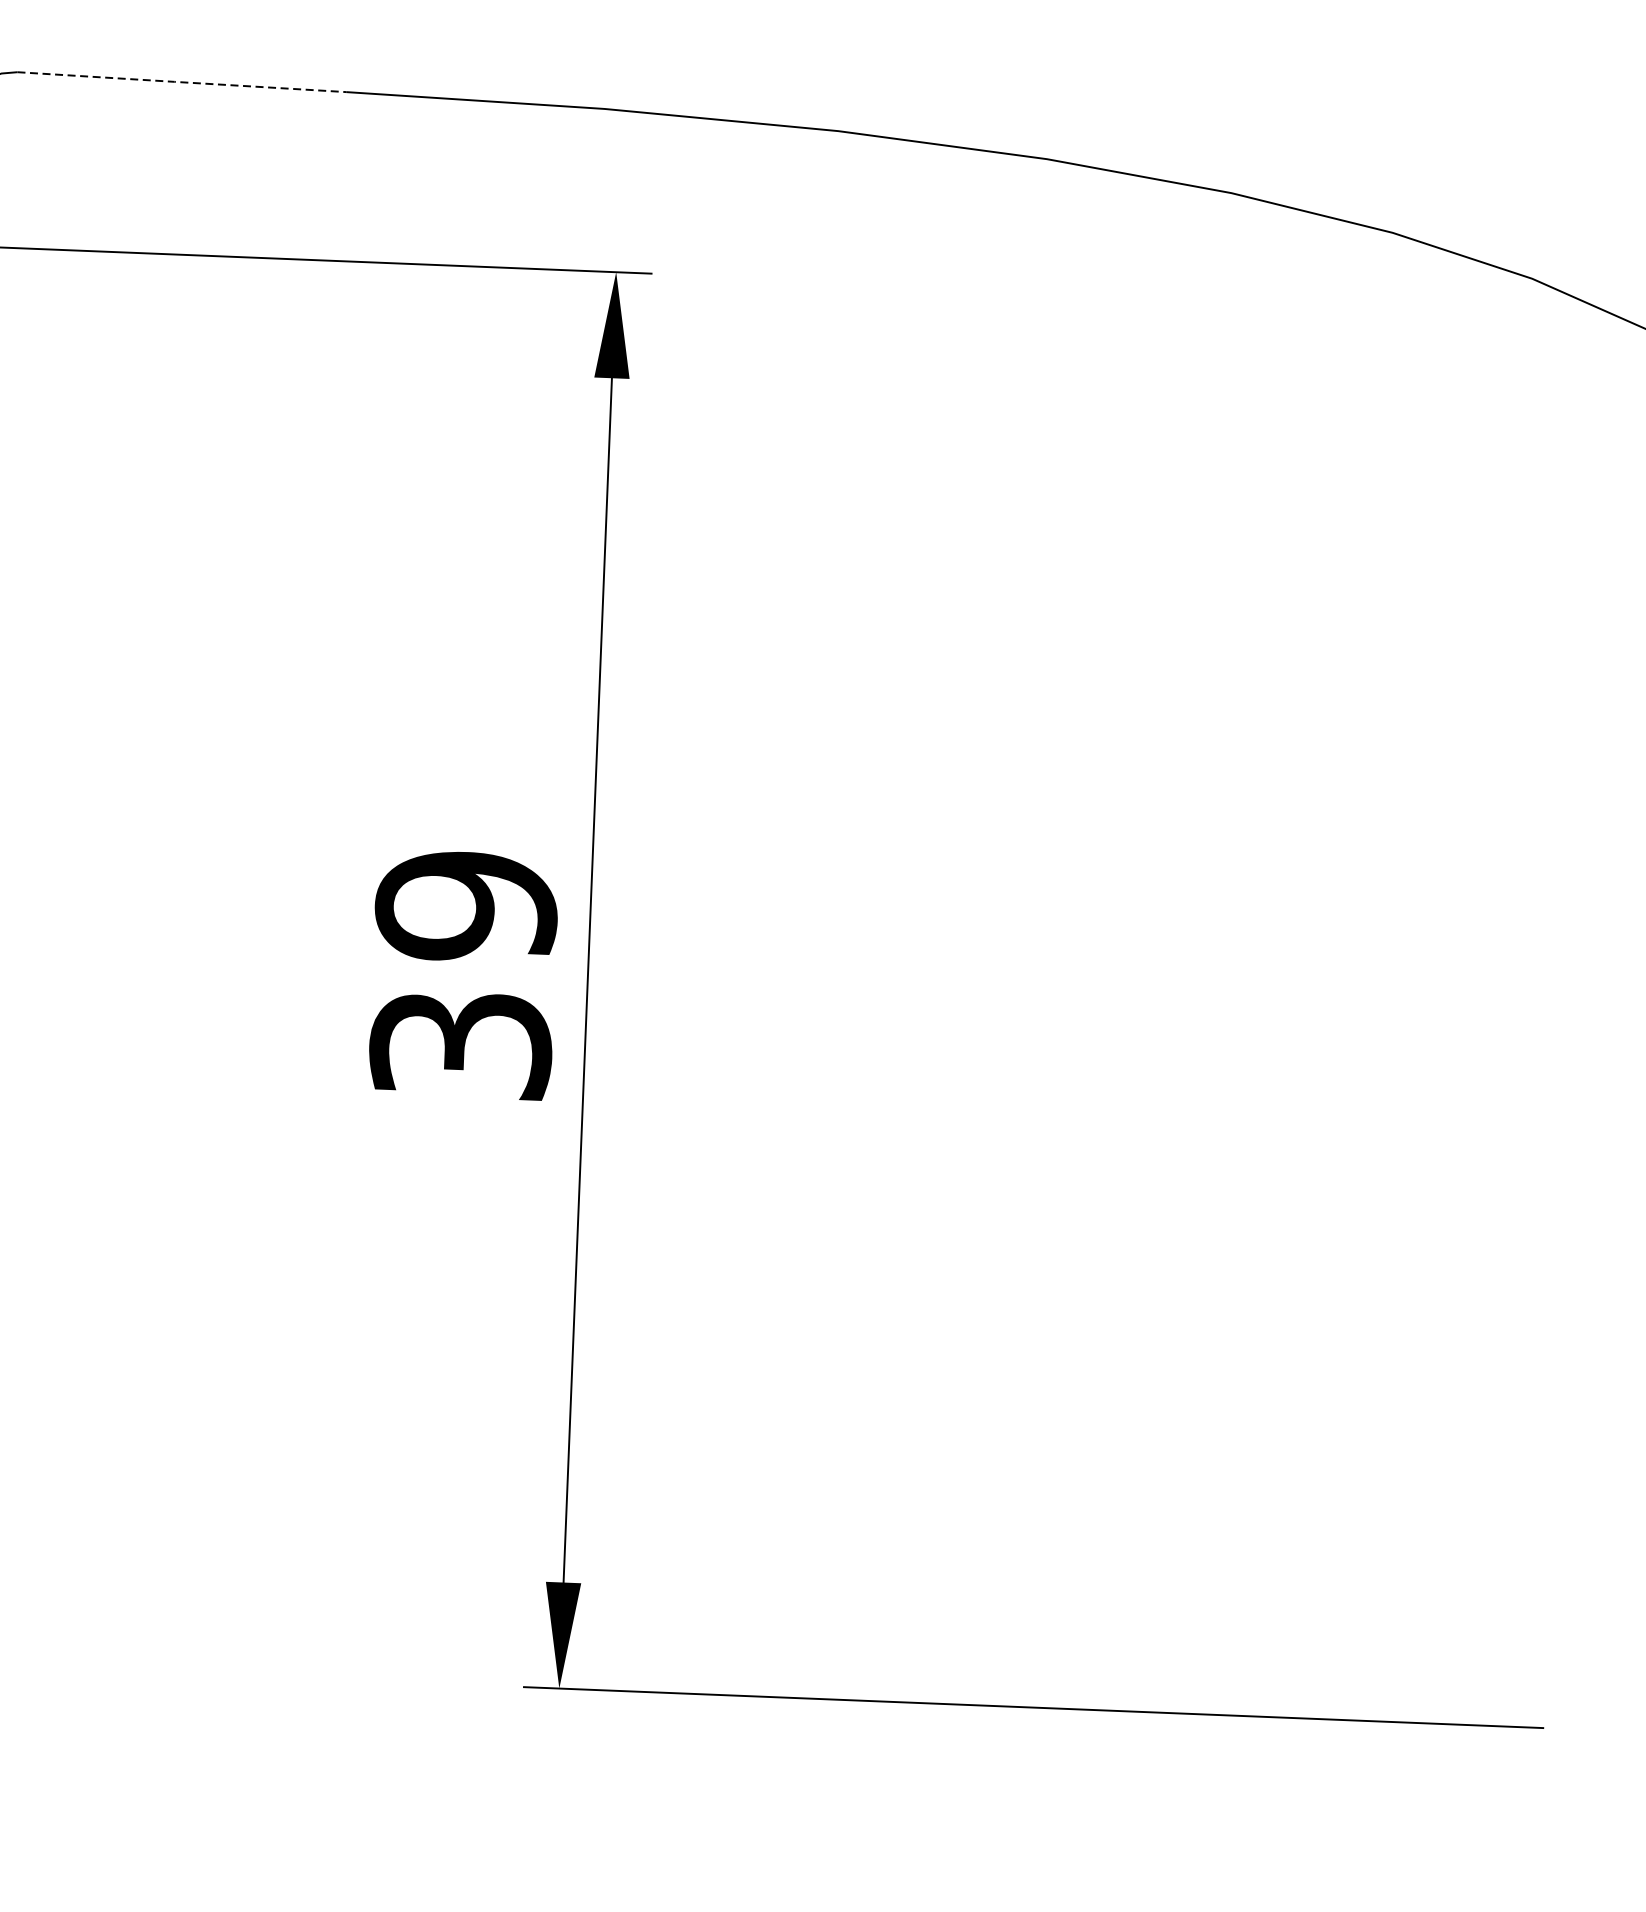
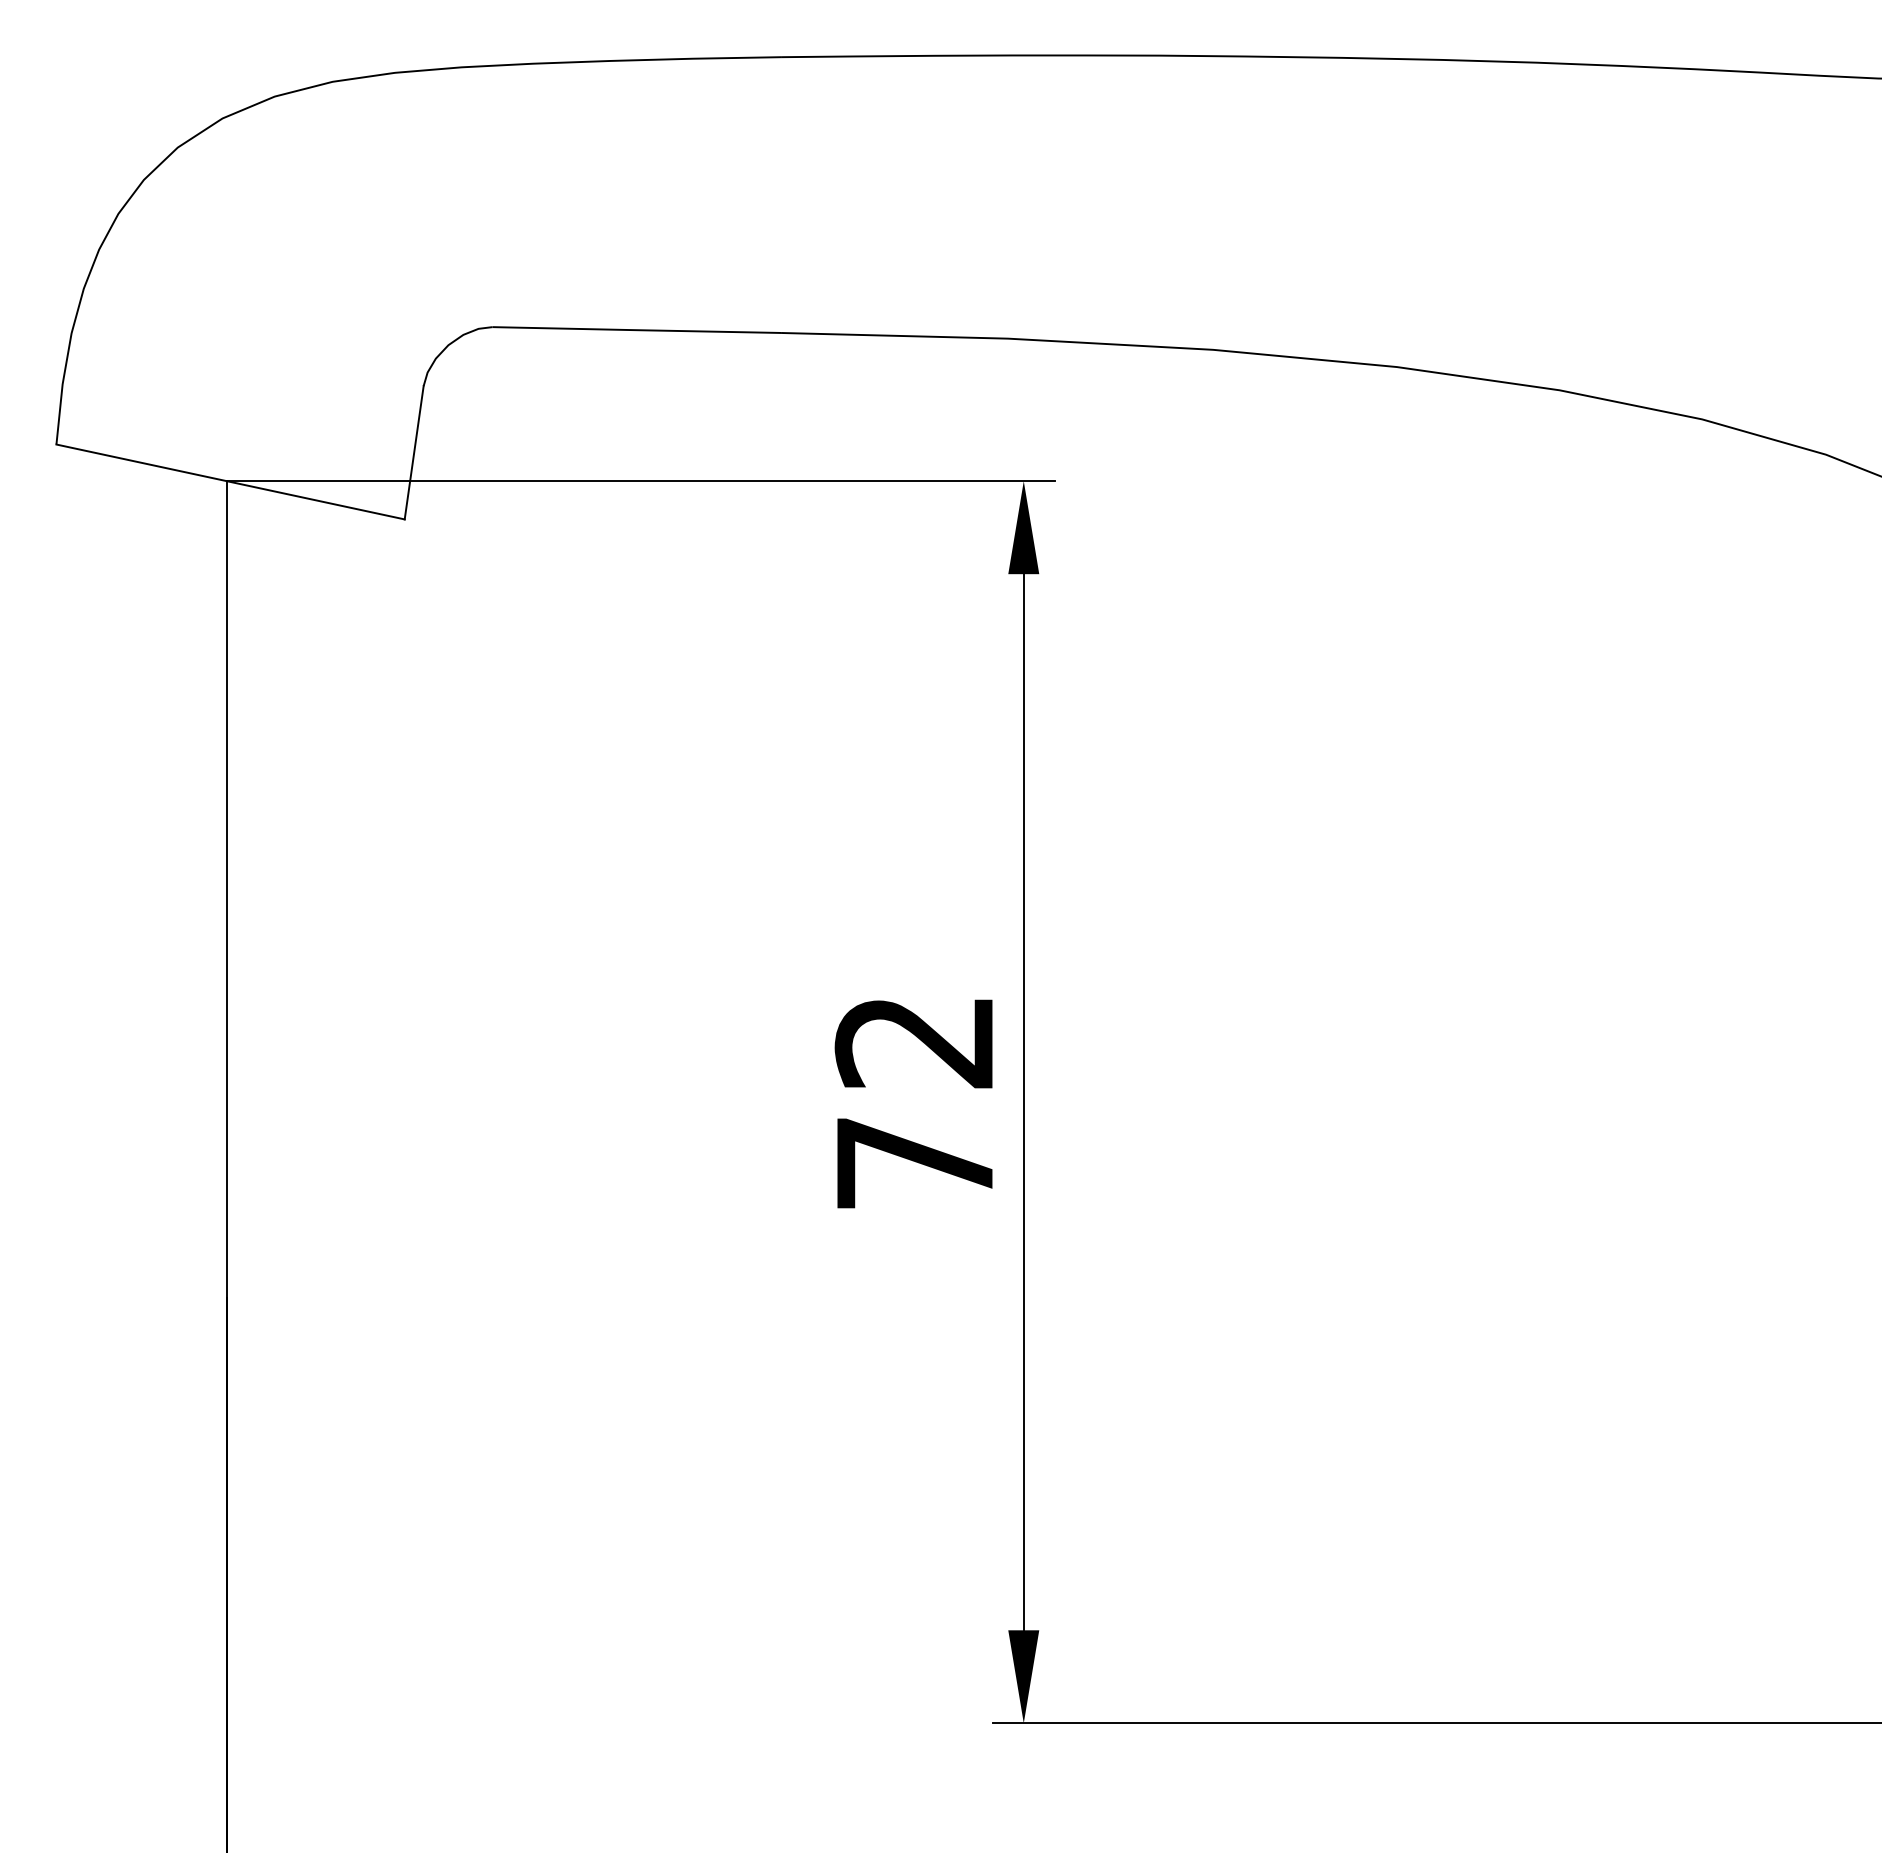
line: (181, 82) -> (636, 330), dashed -> solid
text: (463, 974) -> (914, 1101), 39 -> 72

